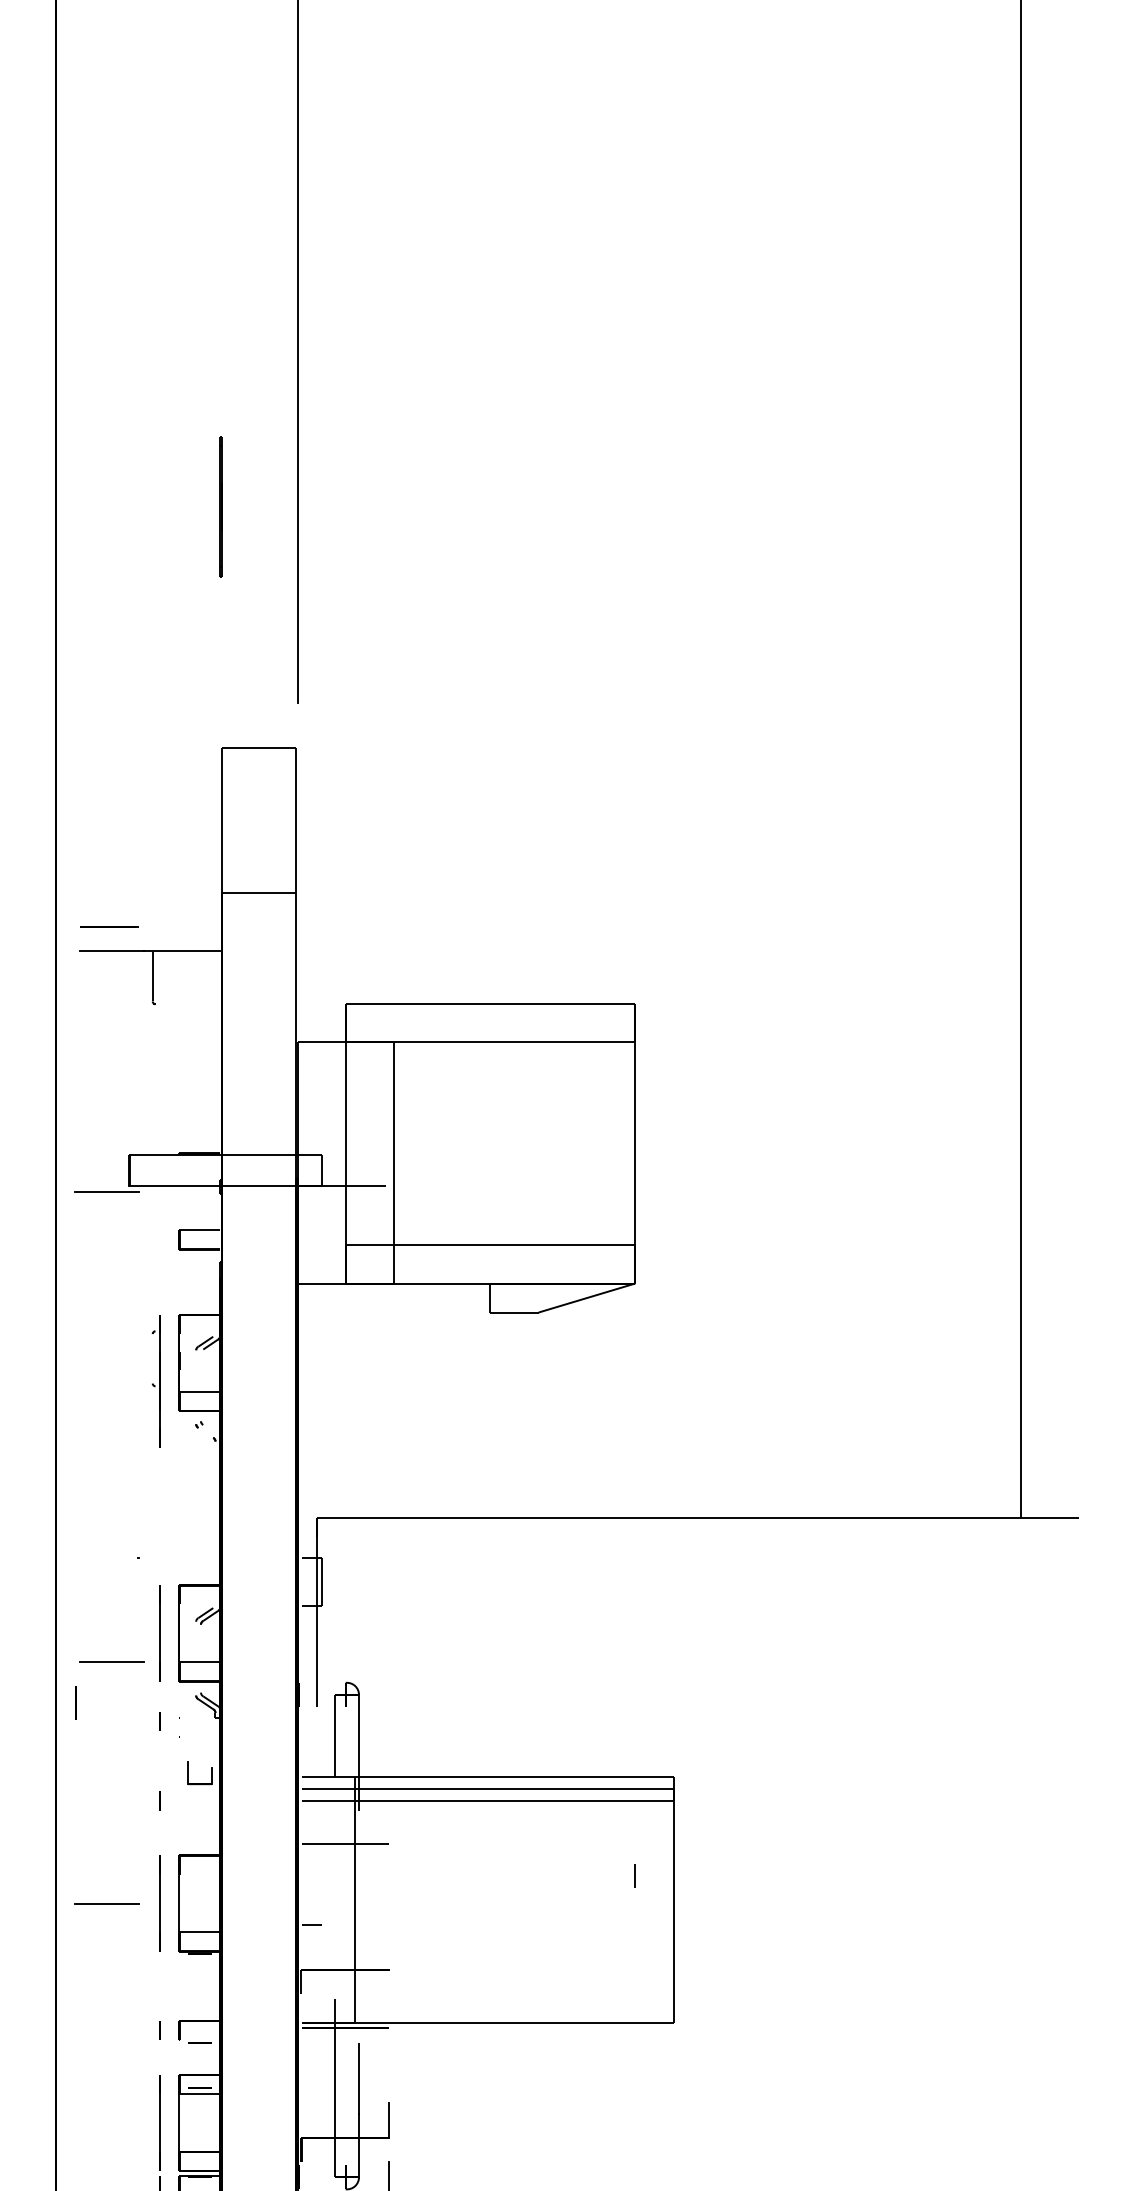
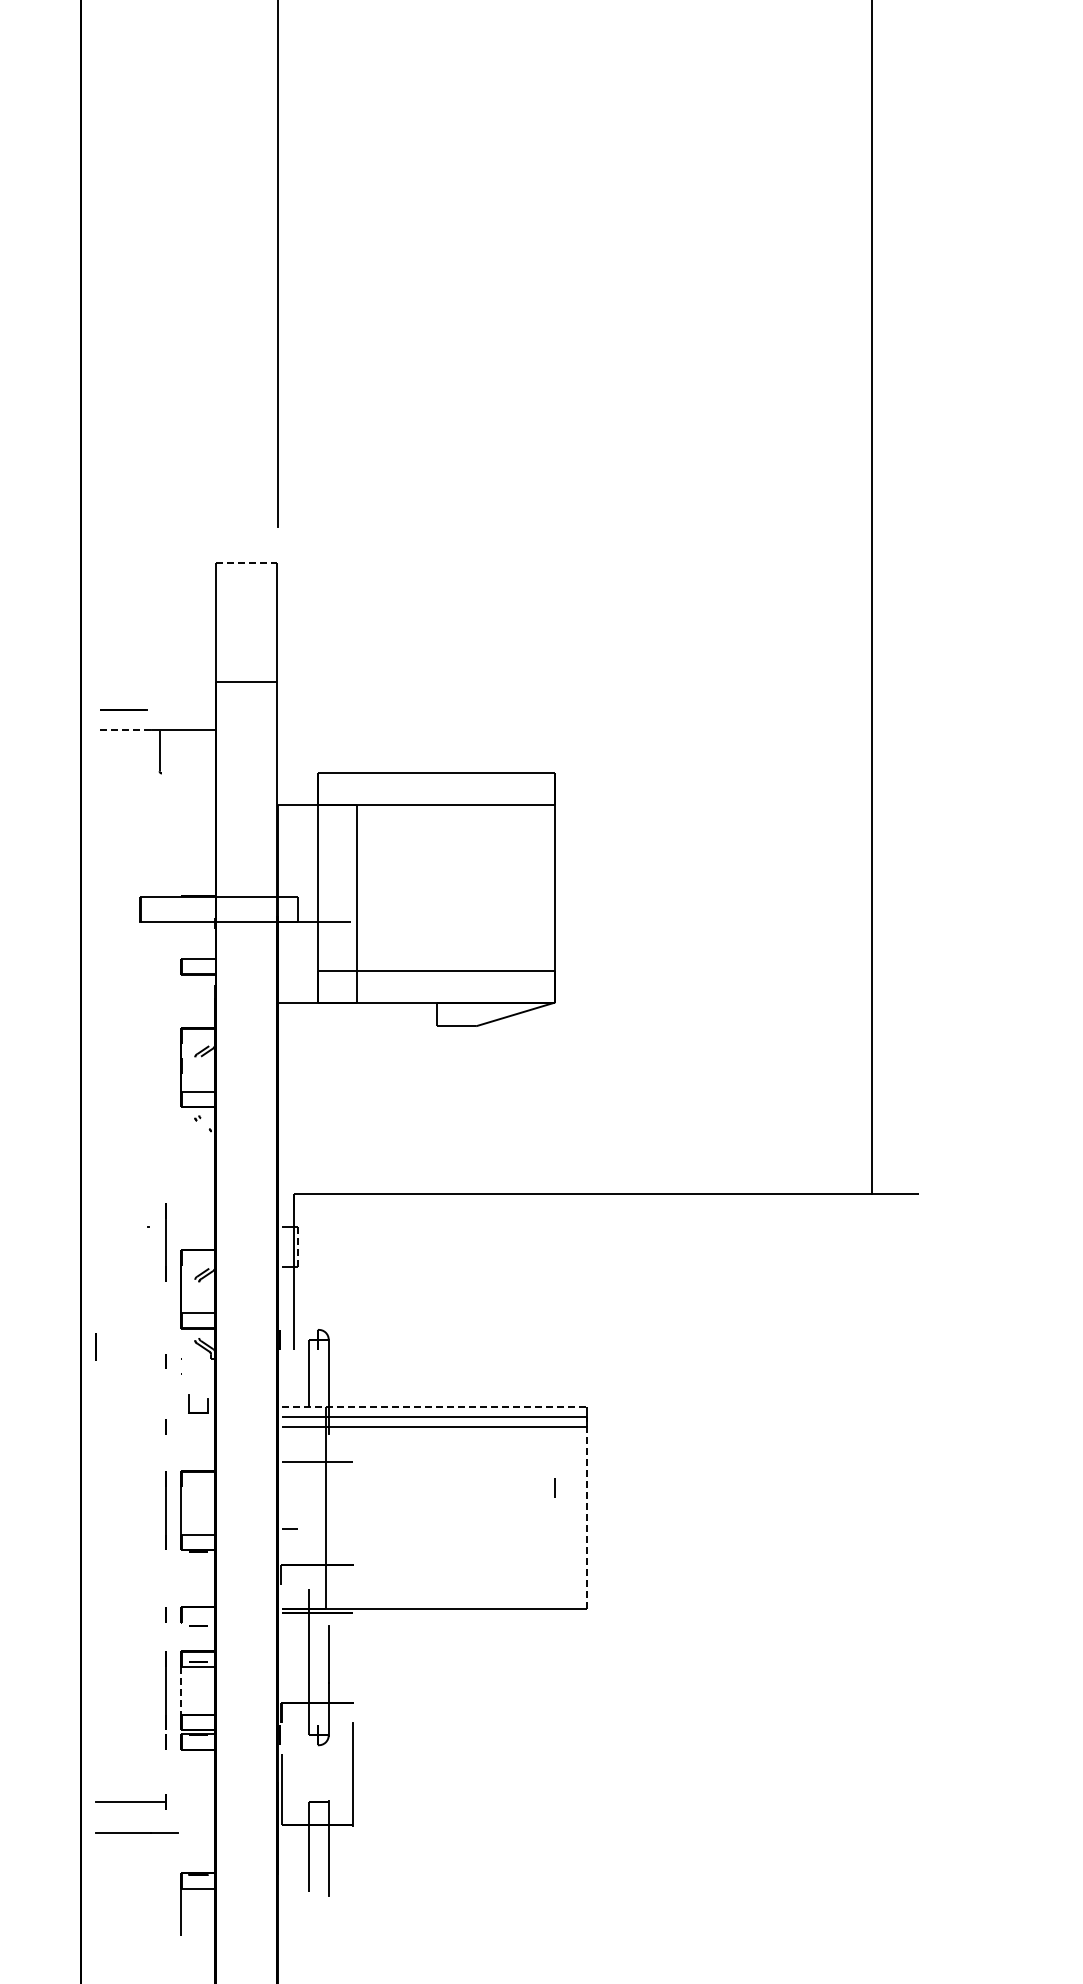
line: (220, 506) -> (215, 365), removed
line: (259, 748) -> (247, 563), solid -> dashed
line: (112, 950) -> (126, 729), solid -> dashed
line: (107, 1192) -> (122, 927), removed
part: (156, 1381) -> (162, 1082), removed
line: (322, 1582) -> (298, 1247), solid -> dashed
line: (159, 1633) -> (165, 1242), moved
line: (112, 1662) -> (126, 1313), removed
line: (489, 1777) -> (435, 1407), solid -> dashed
line: (107, 1903) -> (122, 1510), removed
line: (673, 1905) -> (586, 1512), solid -> dashed
line: (389, 2120) -> (353, 1688), removed
line: (179, 2122) -> (181, 1690), solid -> dashed

